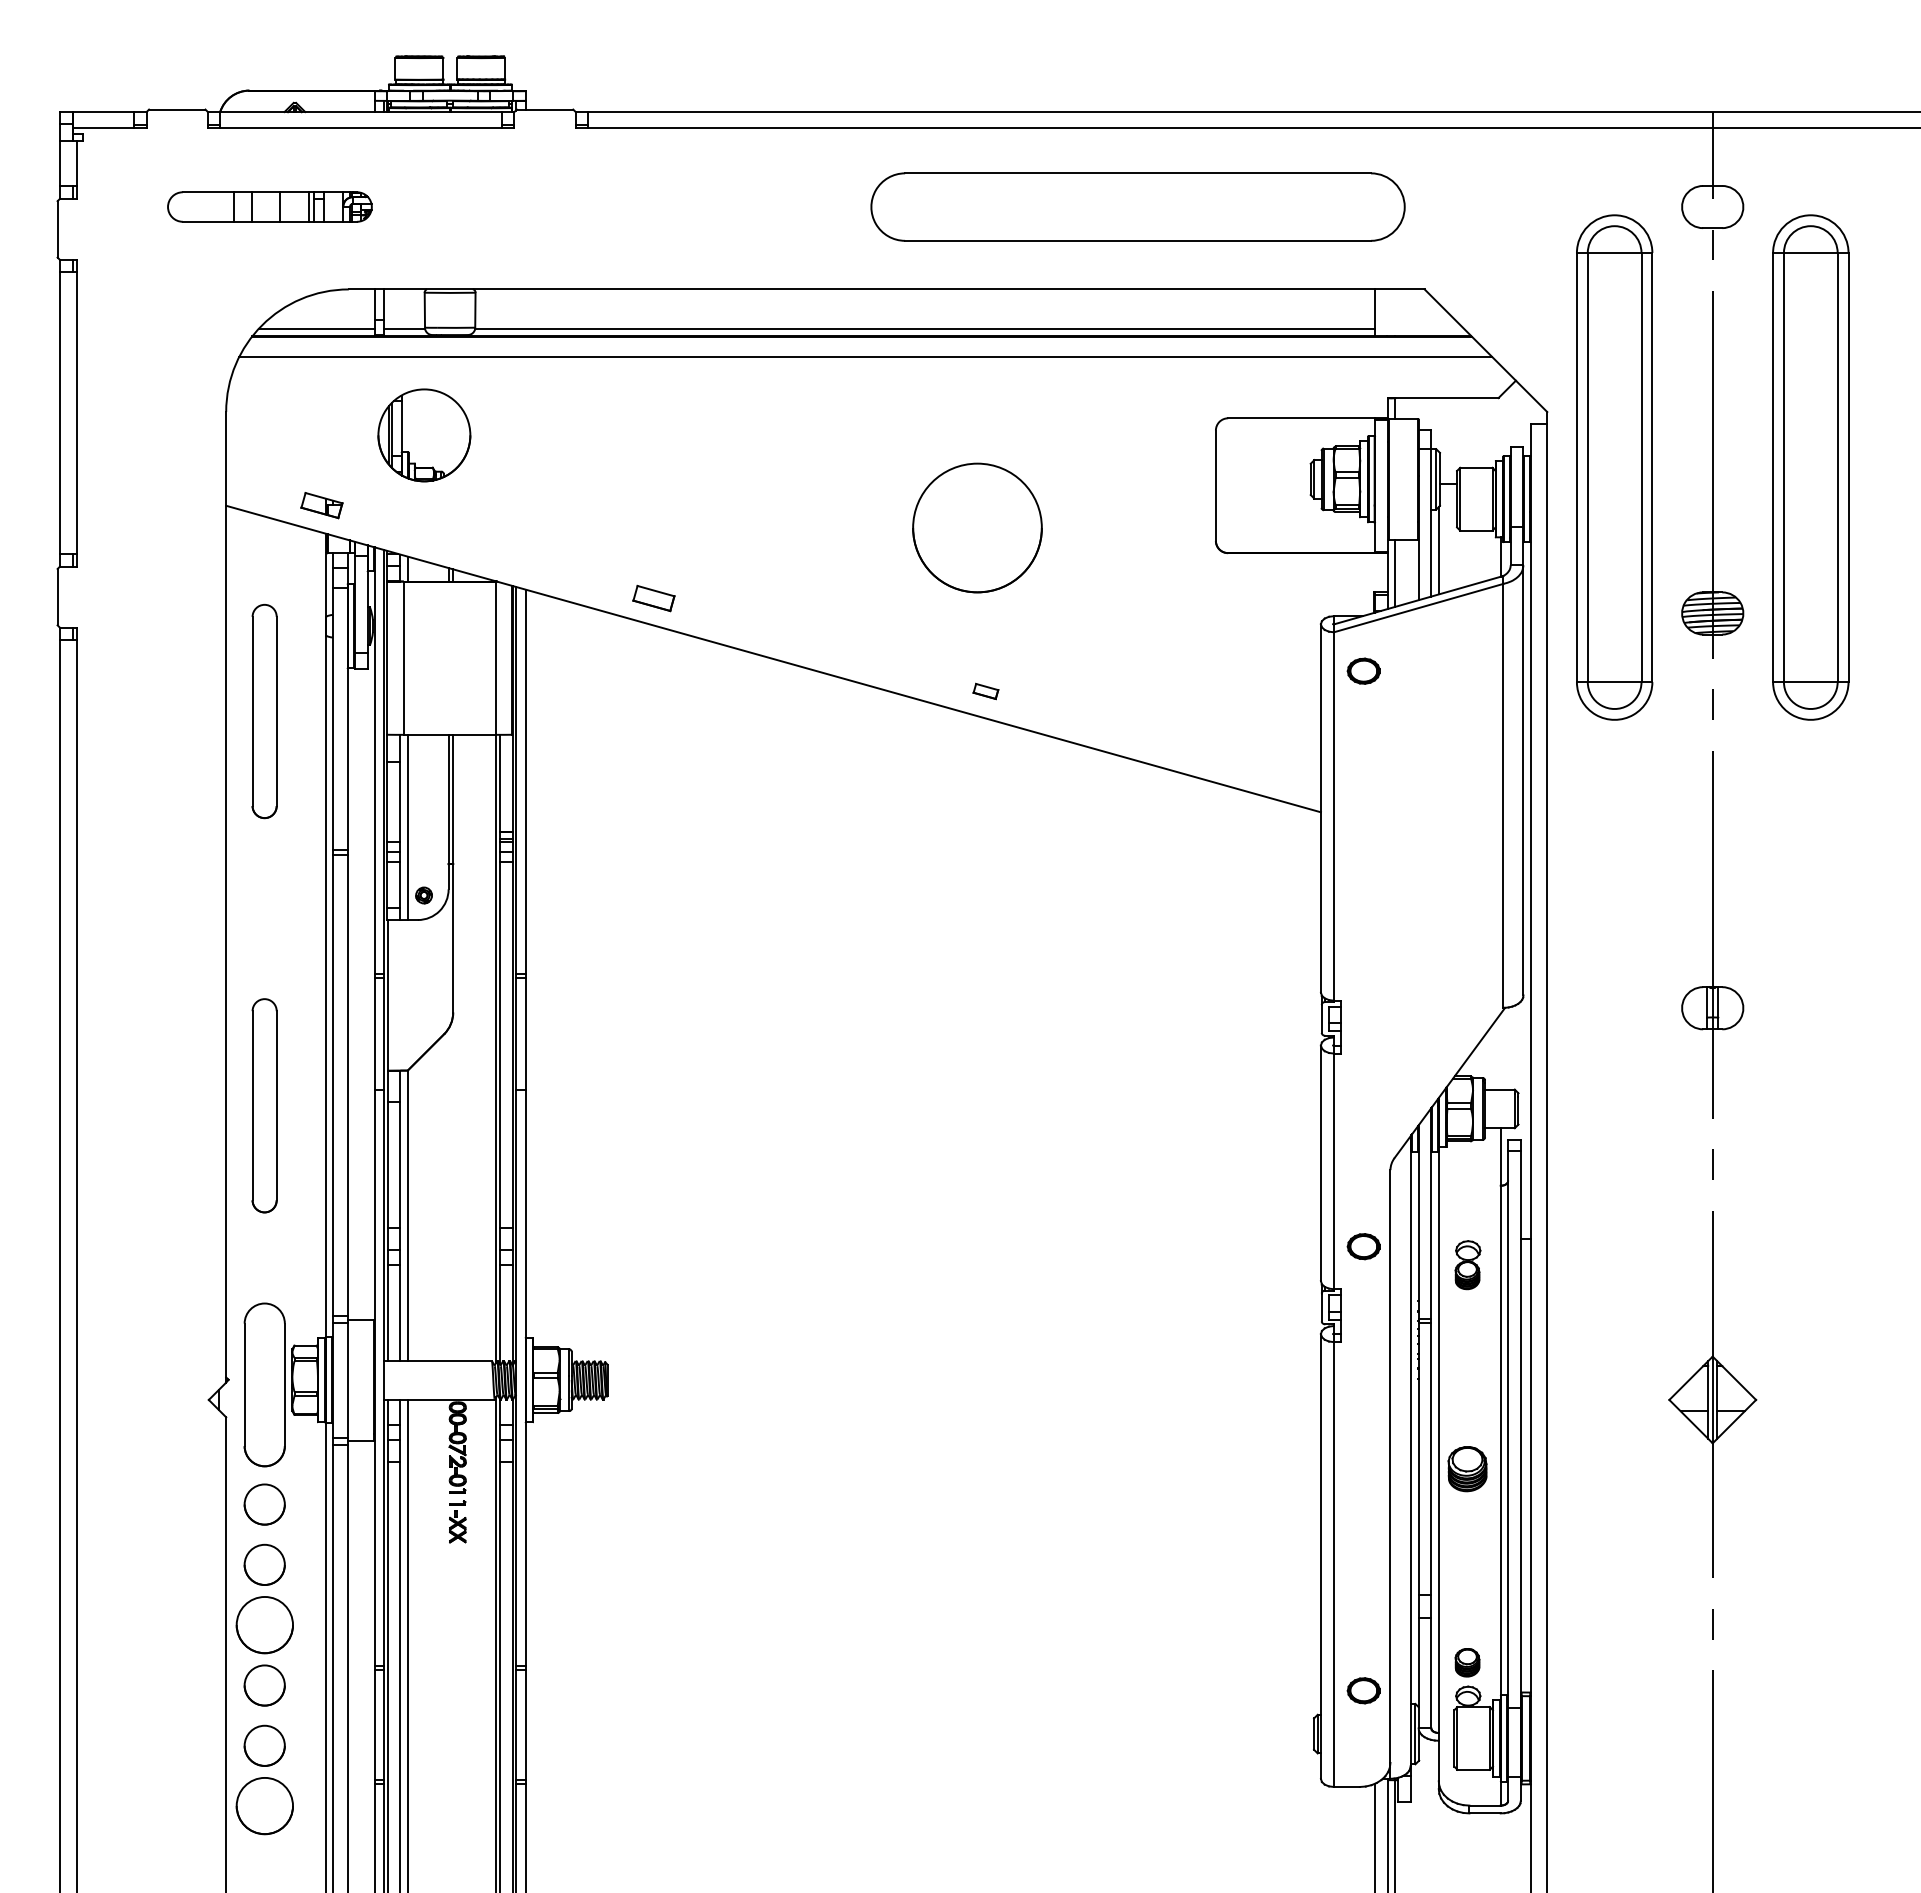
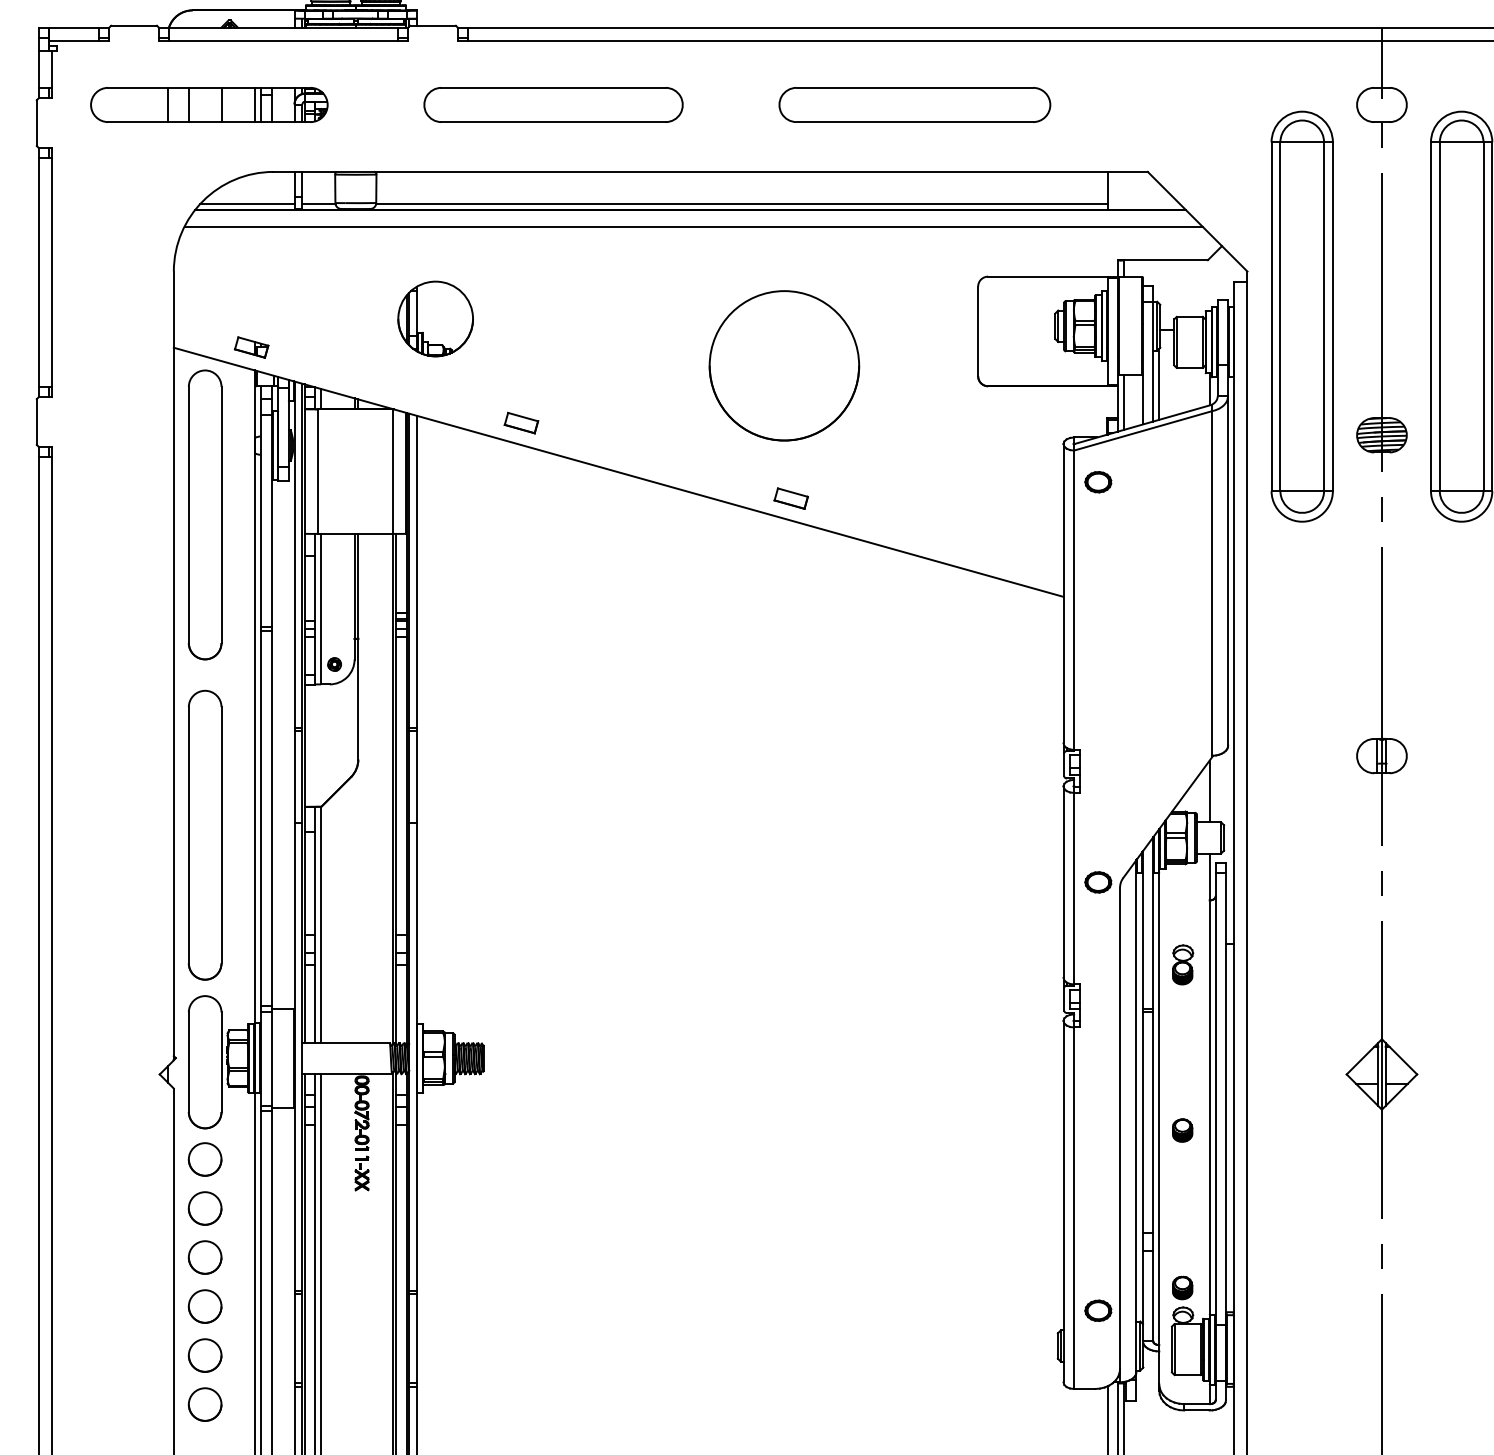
part: (269, 206) -> (209, 104), size x1.43
part: (693, 206) -> (553, 104), added
part: (1137, 206) -> (914, 104), size x0.62
part: (424, 435) -> (435, 319), moved
part: (977, 527) -> (784, 365), size x1.43
part: (985, 691) -> (790, 498), size x1.67
part: (264, 711) -> (204, 514), size x1.67
line: (1500, 1051) -> (1209, 791), added
part: (264, 1105) -> (204, 835), size x1.67
part: (1363, 1246) -> (1098, 882), moved
part: (1467, 1468) -> (1182, 1130), size x0.62
circle: (264, 1625) -> (204, 1257), size x0.71
circle: (264, 1806) -> (204, 1404), size x0.71

